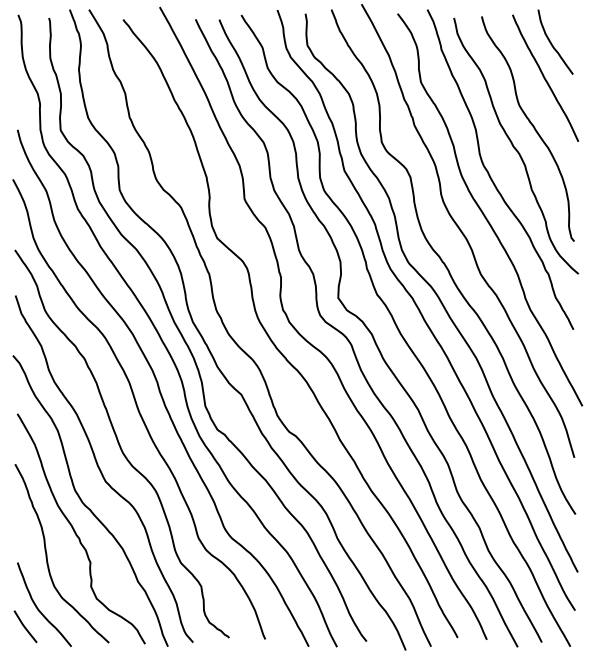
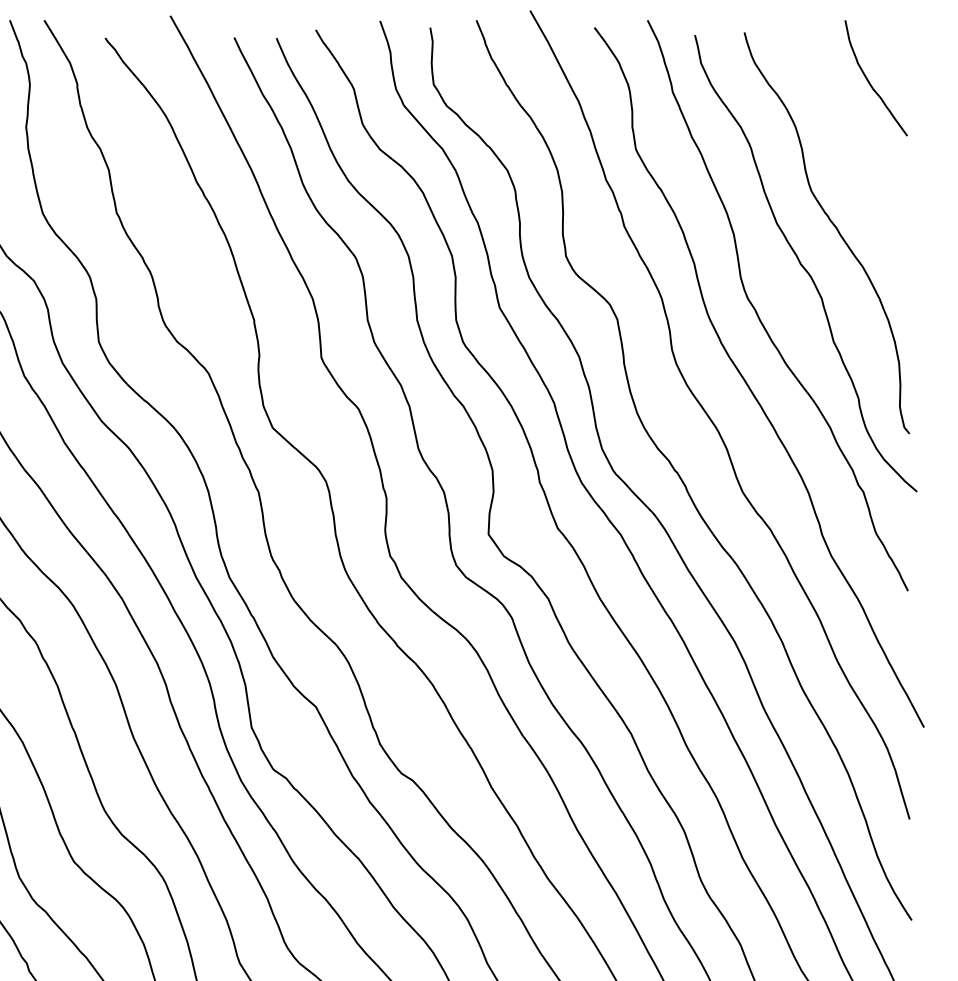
curve: (545, 77) -> (858, 141), removed

